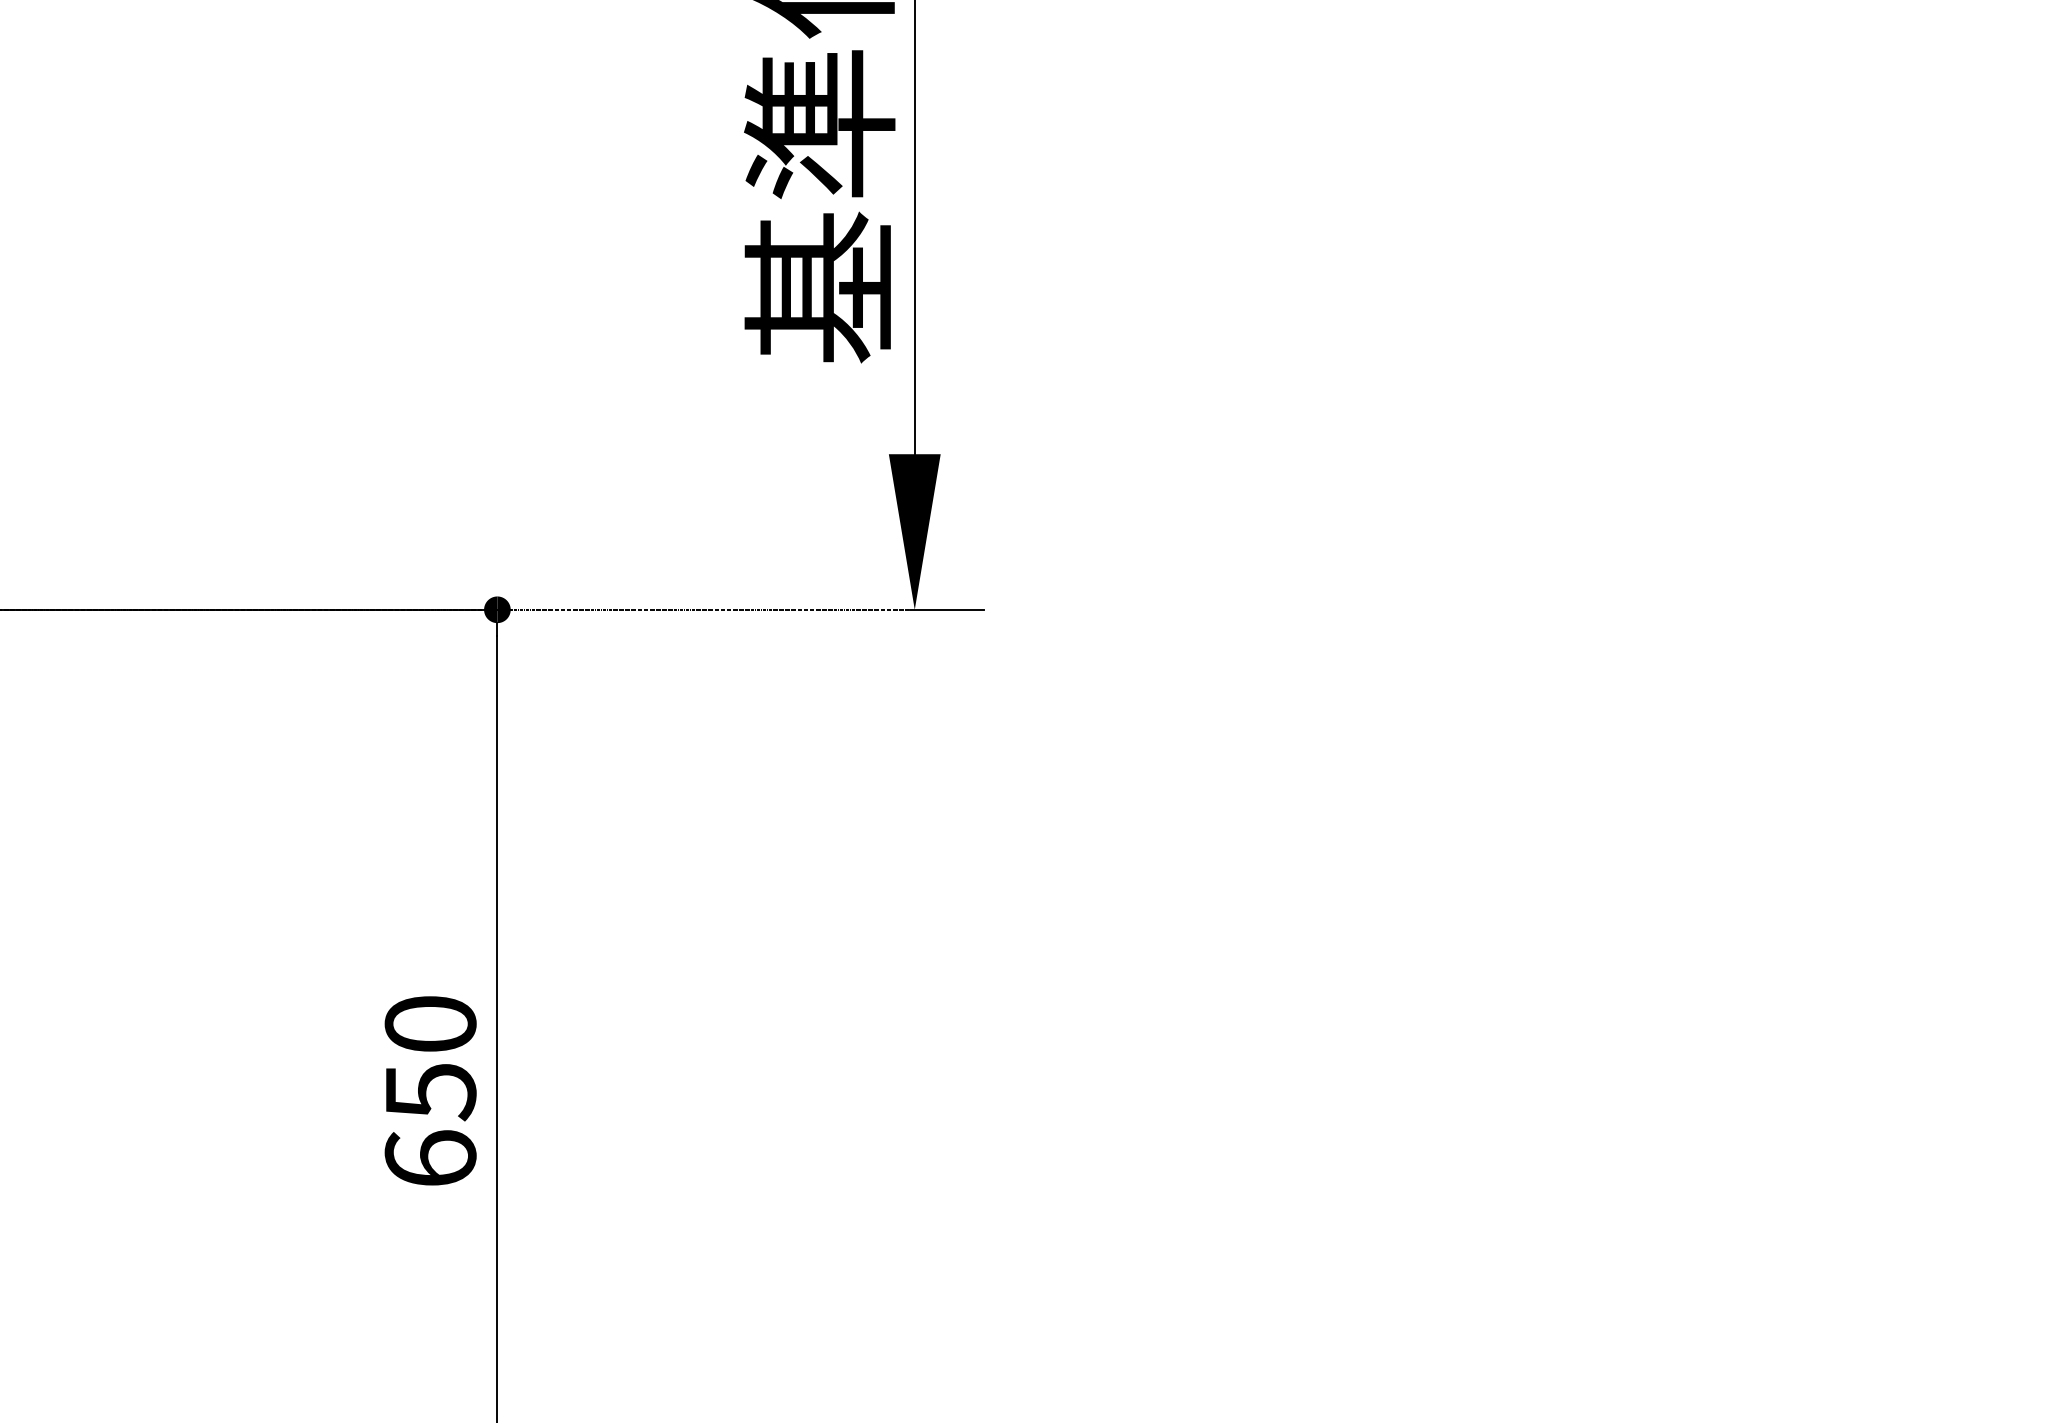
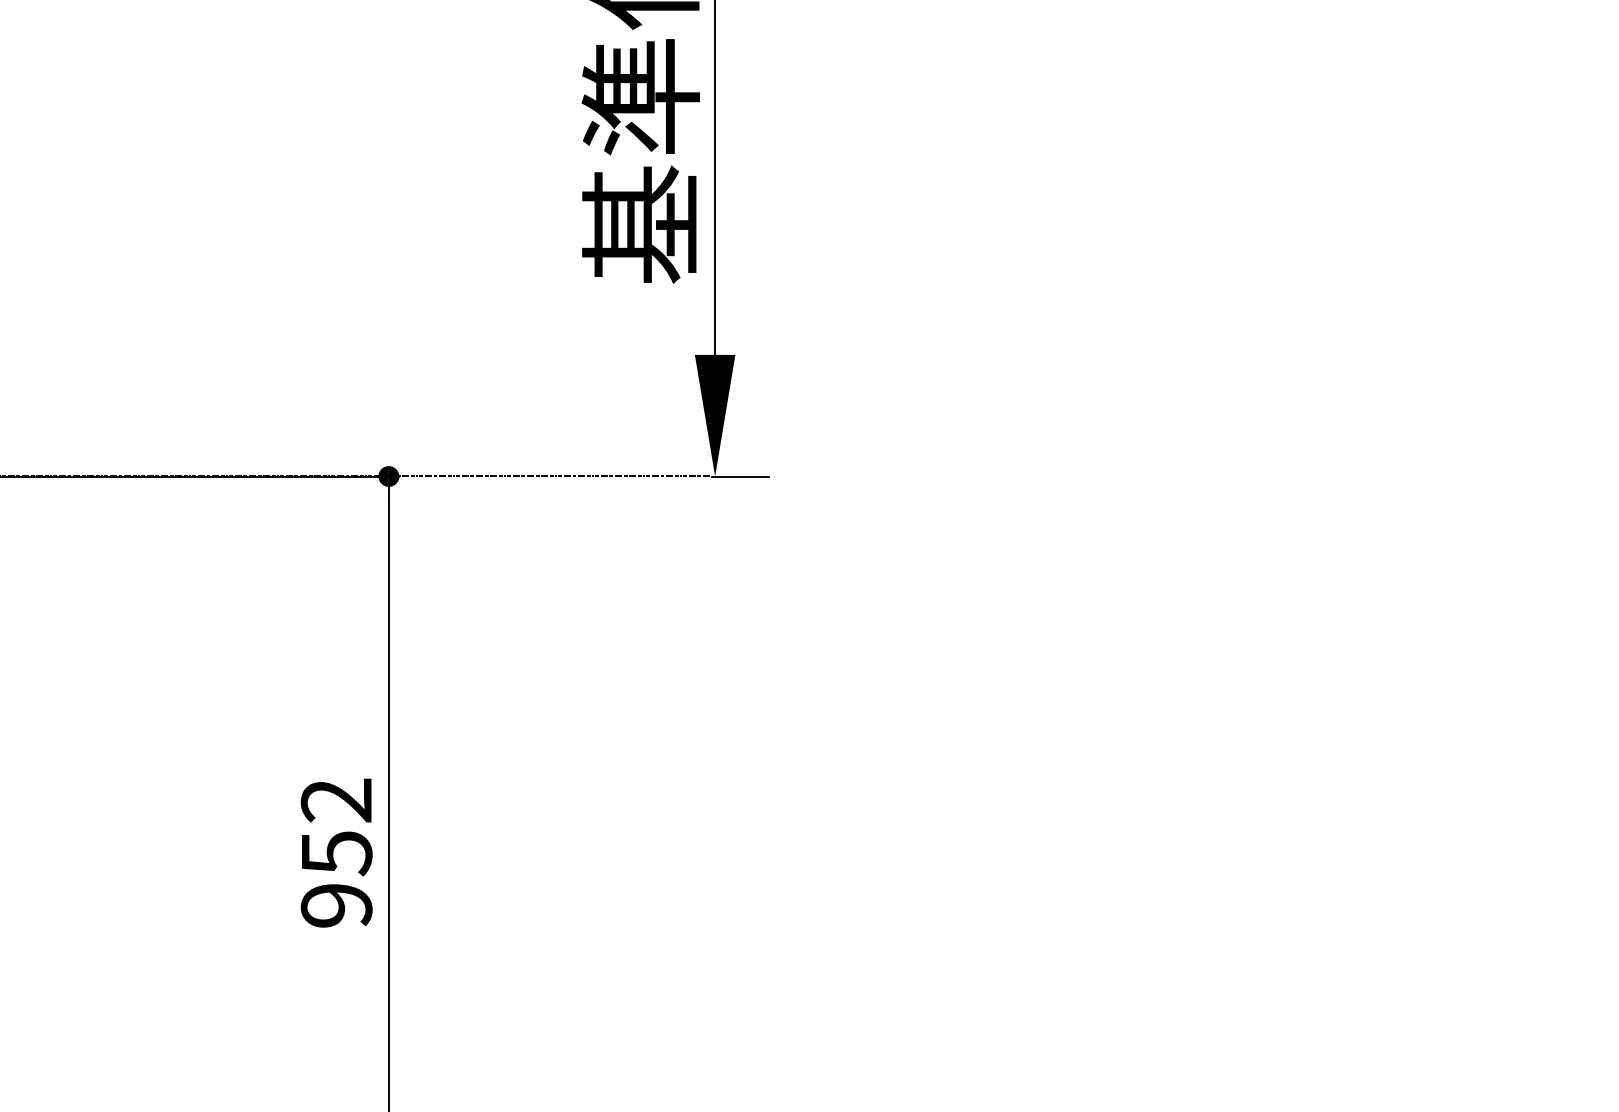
text: (430, 1091) -> (336, 853), 650 -> 952

